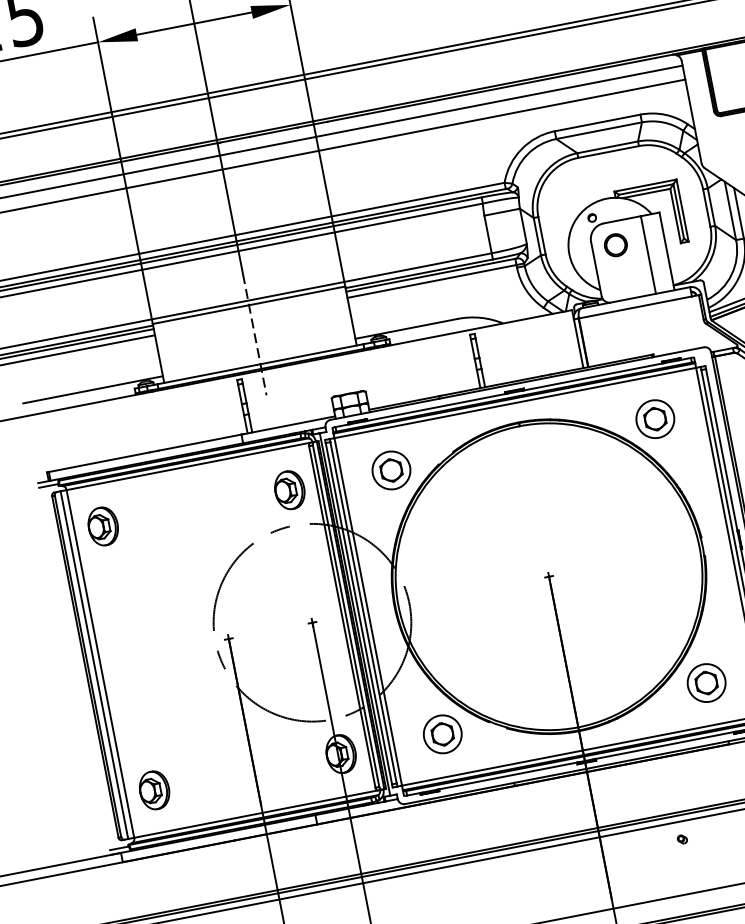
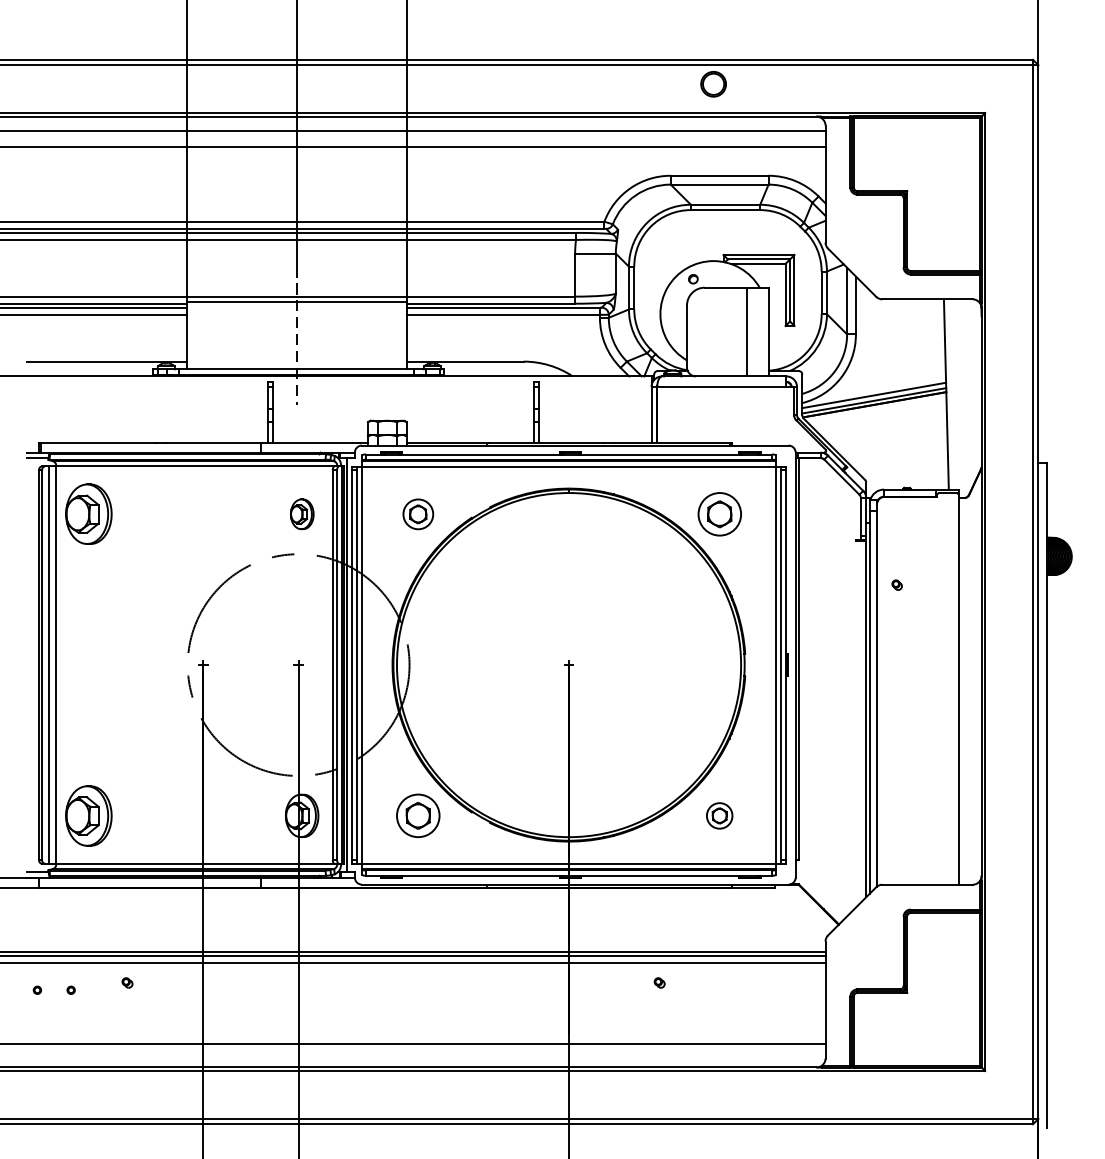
part: (615, 245) -> (713, 84), moved
part: (391, 470) -> (418, 514), size x0.7
part: (290, 490) -> (302, 514), size x0.7
part: (102, 526) -> (88, 514), size x1.4
part: (706, 682) -> (719, 815), size x0.6
part: (154, 790) -> (88, 815), size x1.4

